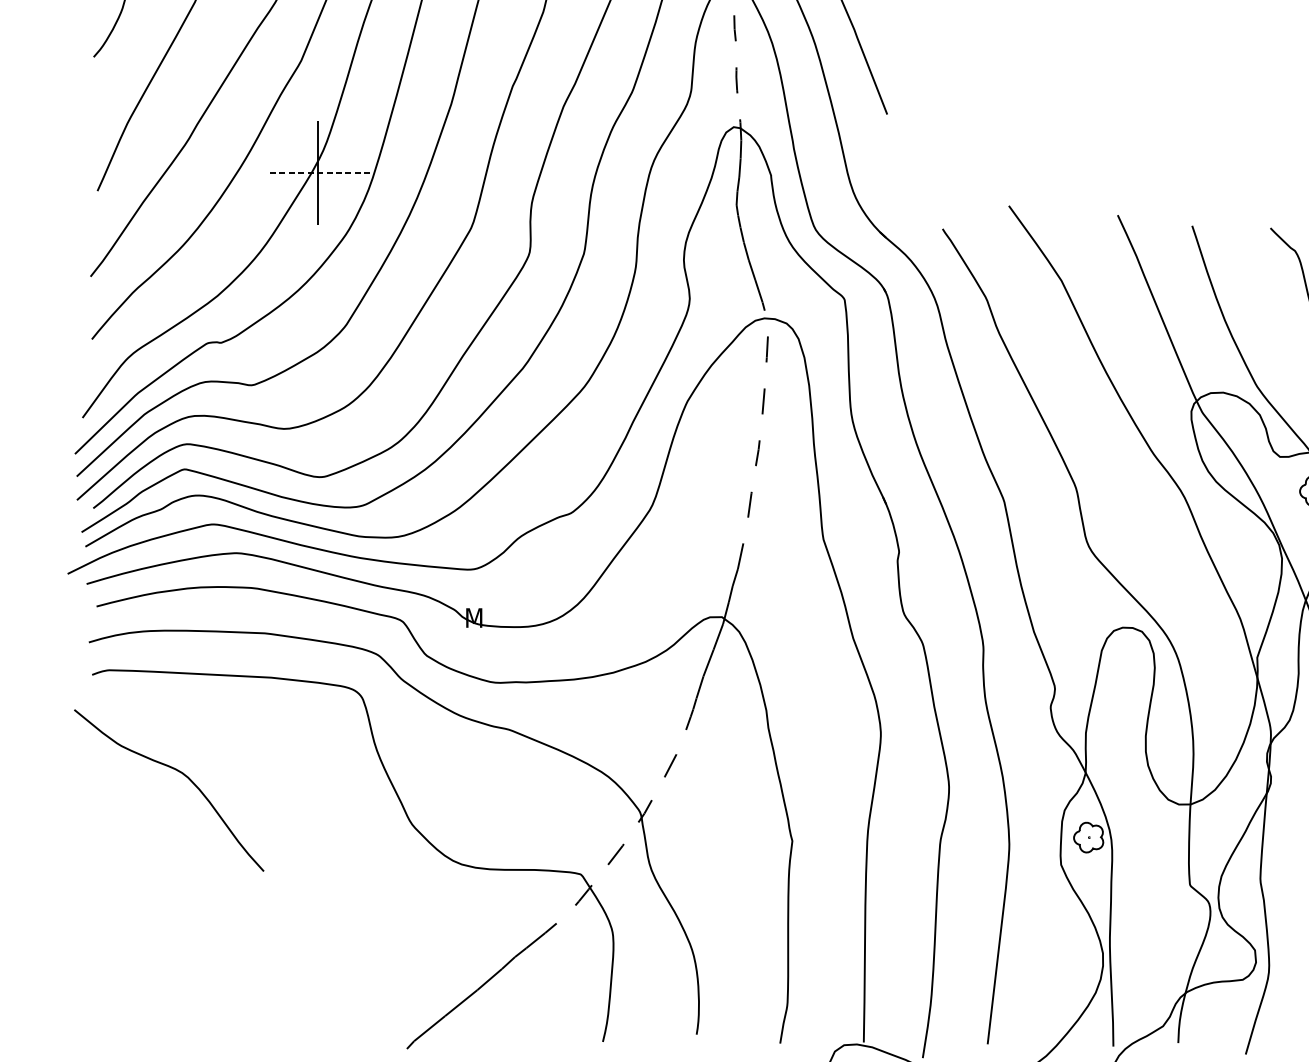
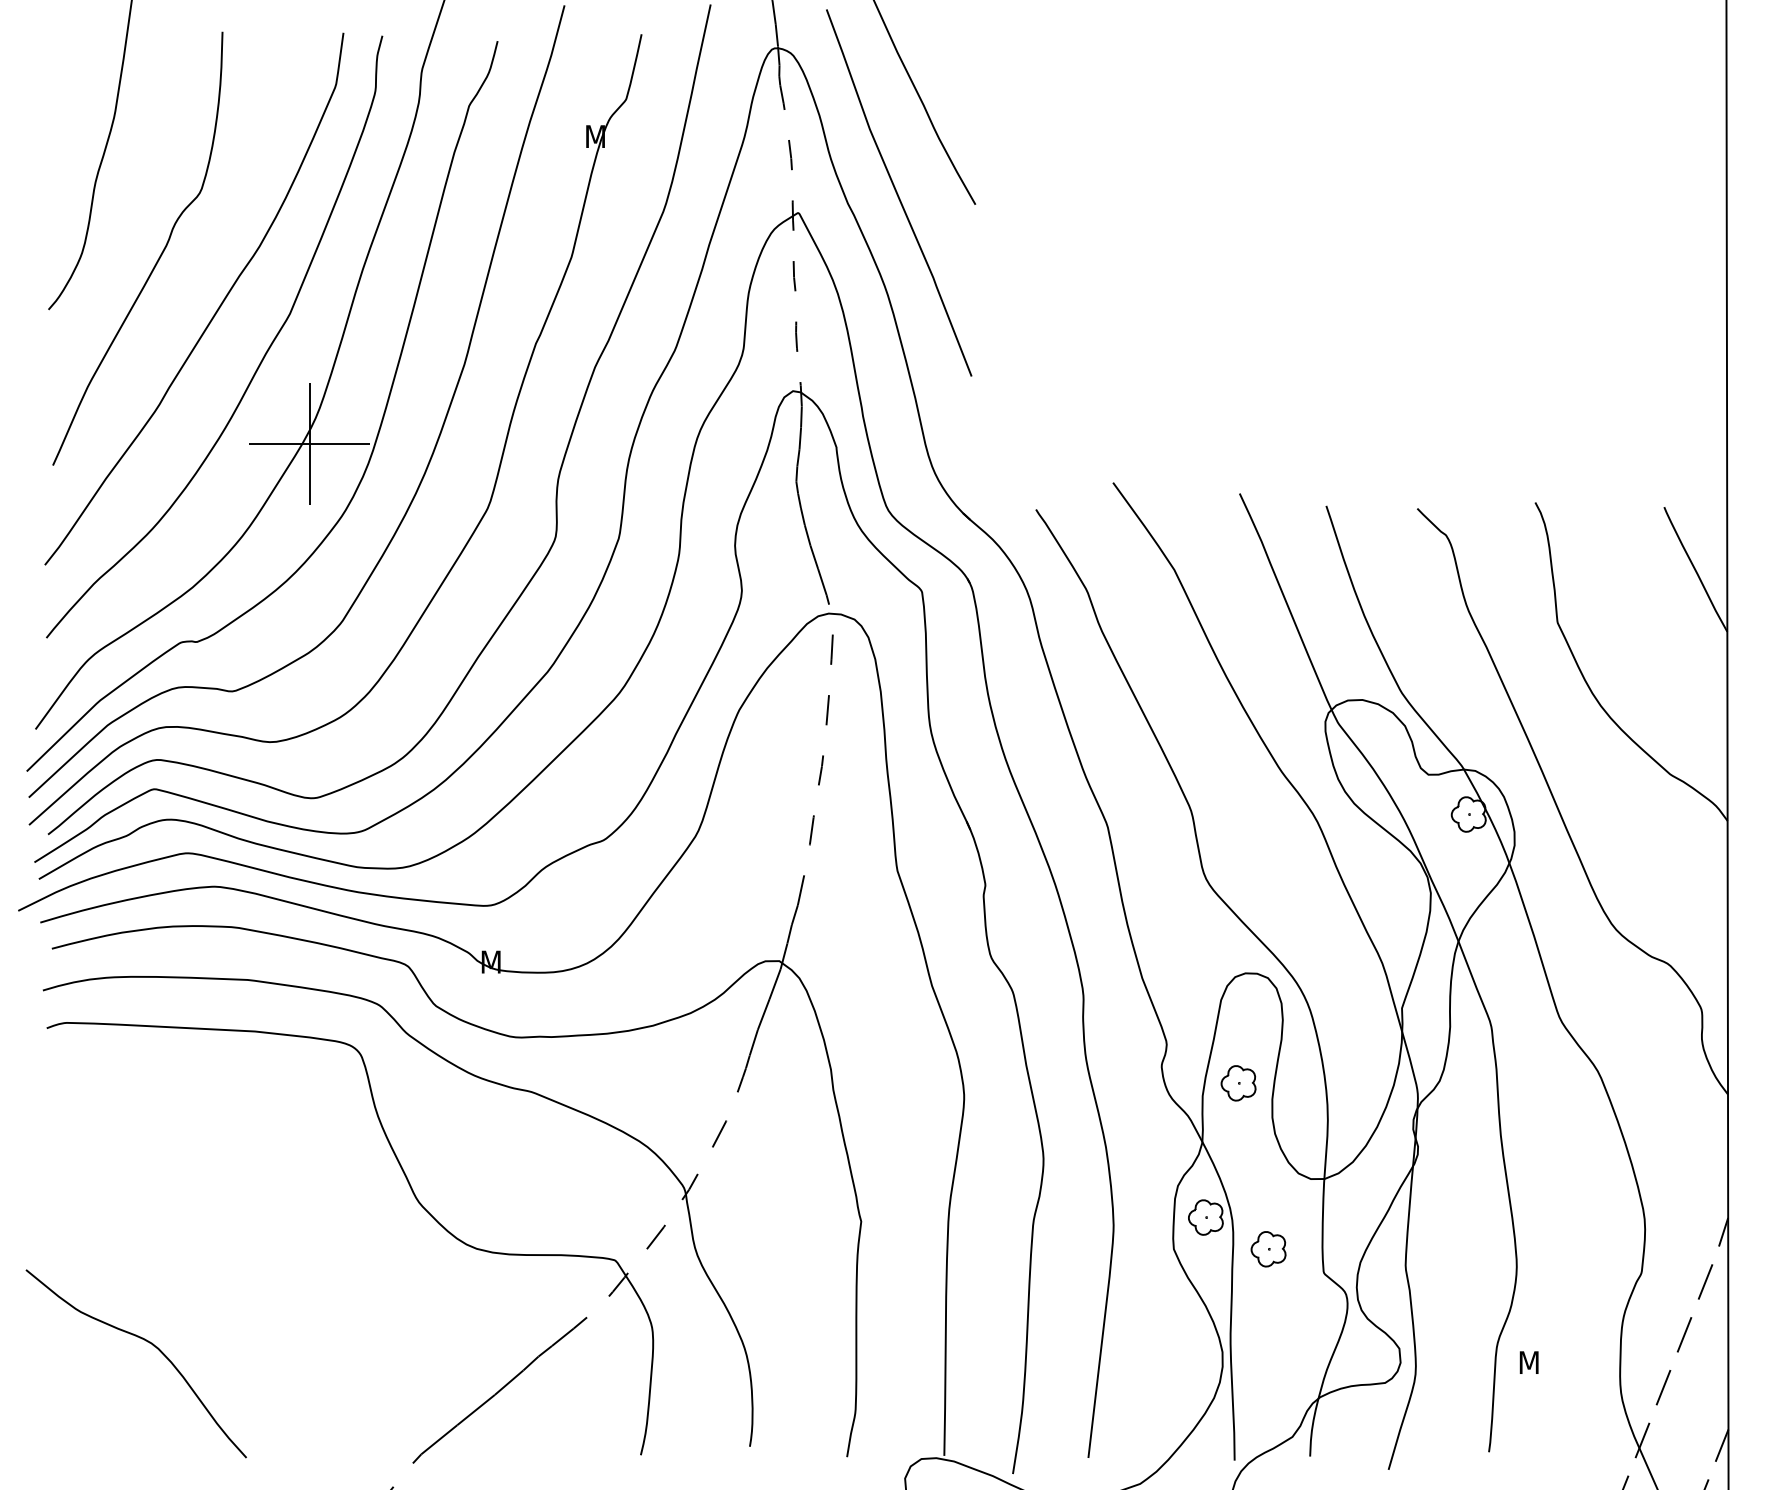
line: (318, 173) -> (309, 444), dashed -> solid
part: (1116, 722) -> (1238, 1083), added
curve: (177, 771) -> (145, 1341), moved
part: (1142, 865) -> (1268, 1249), added

